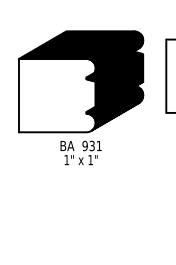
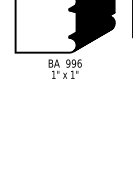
text: (95, 145) -> (76, 63), 931 -> 996

